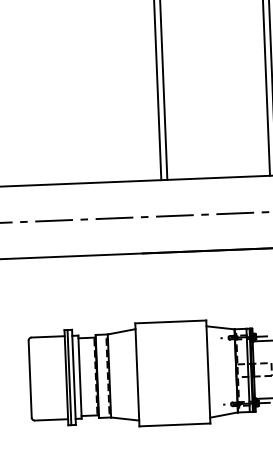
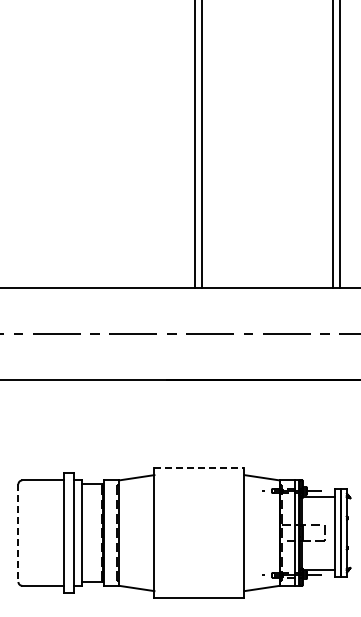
line: (170, 321) -> (199, 467), solid -> dashed
line: (69, 377) -> (68, 532), removed
line: (30, 379) -> (18, 533), solid -> dashed

